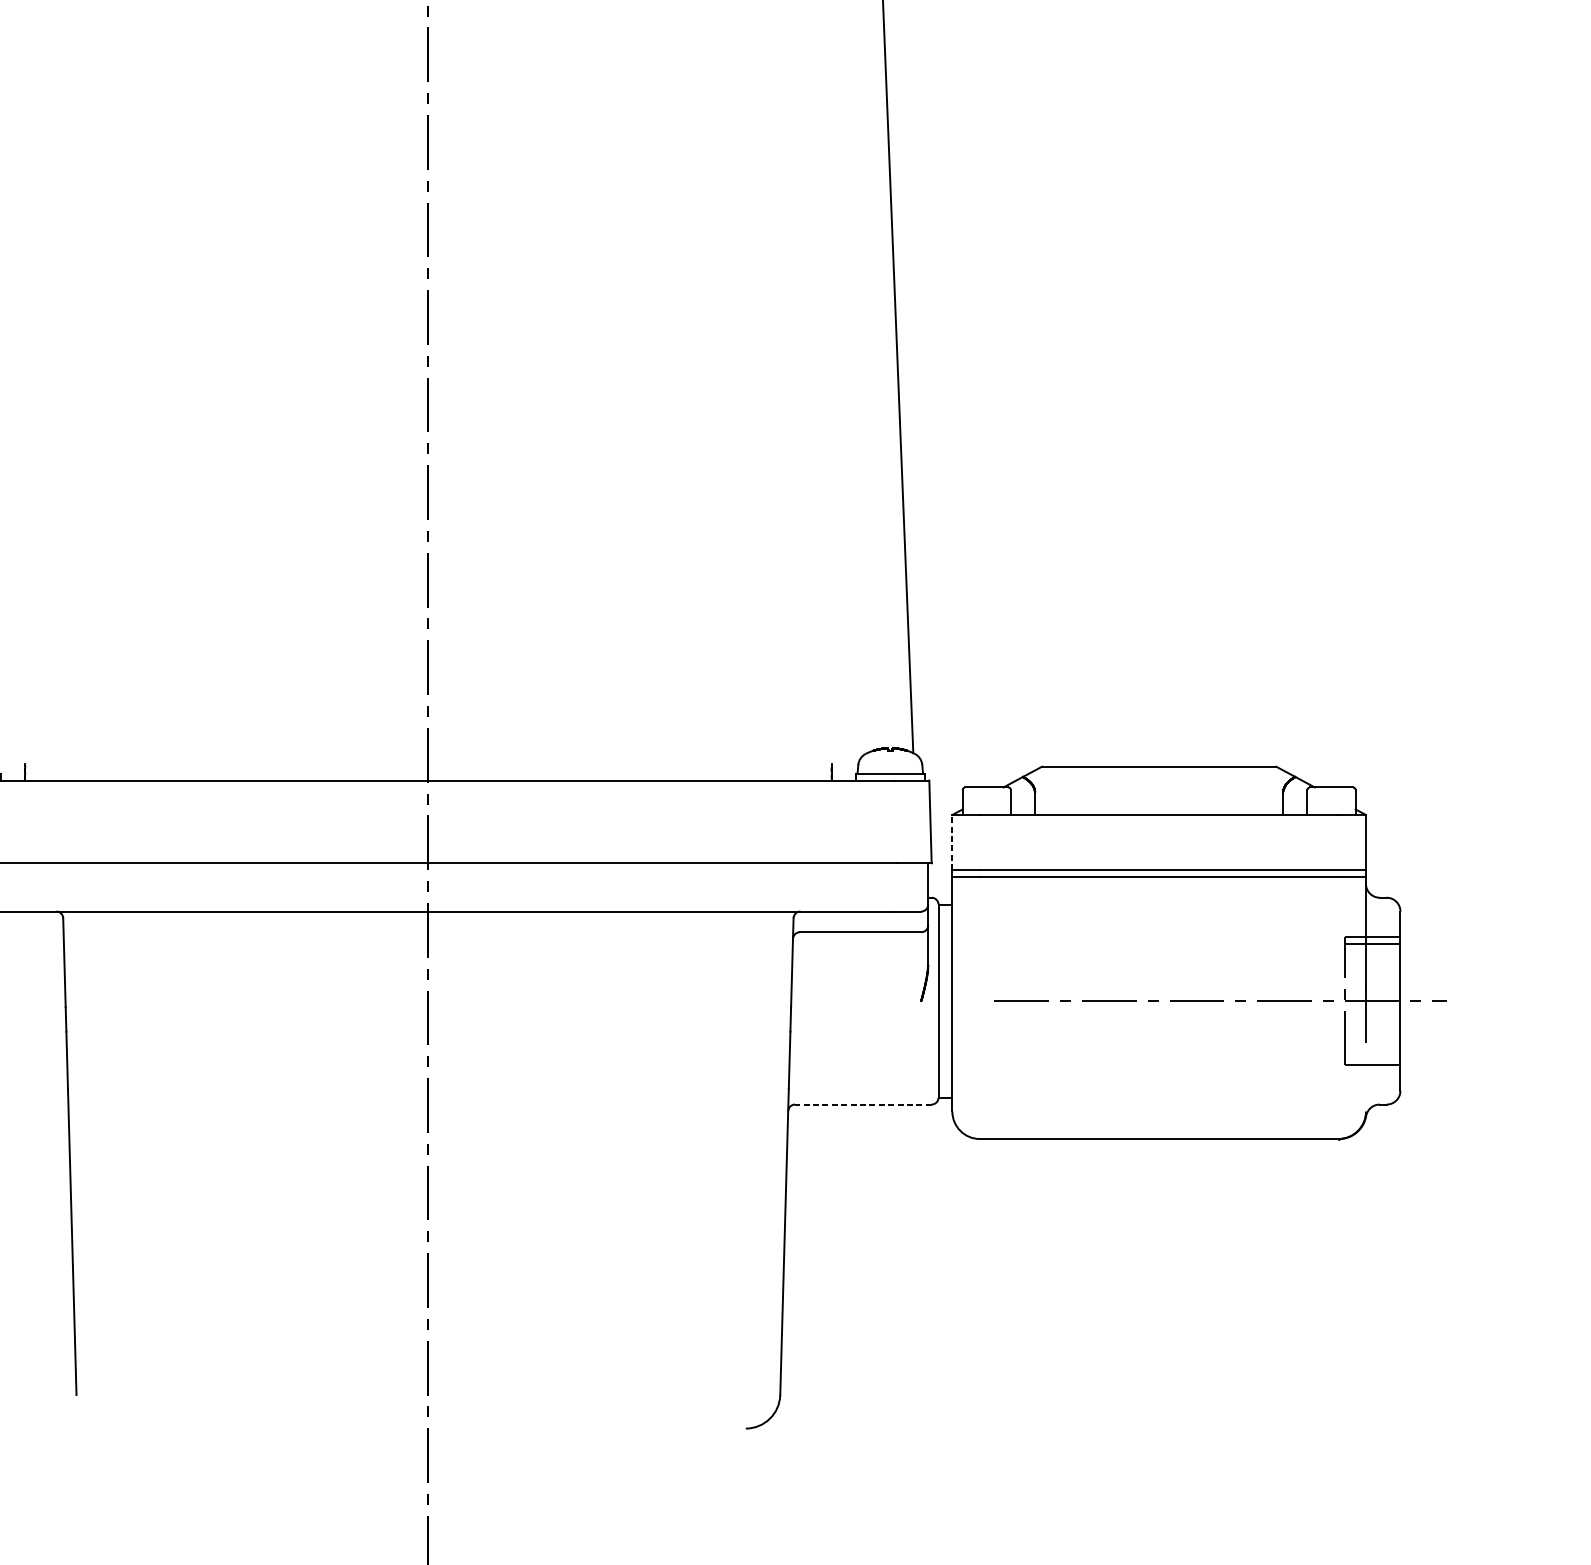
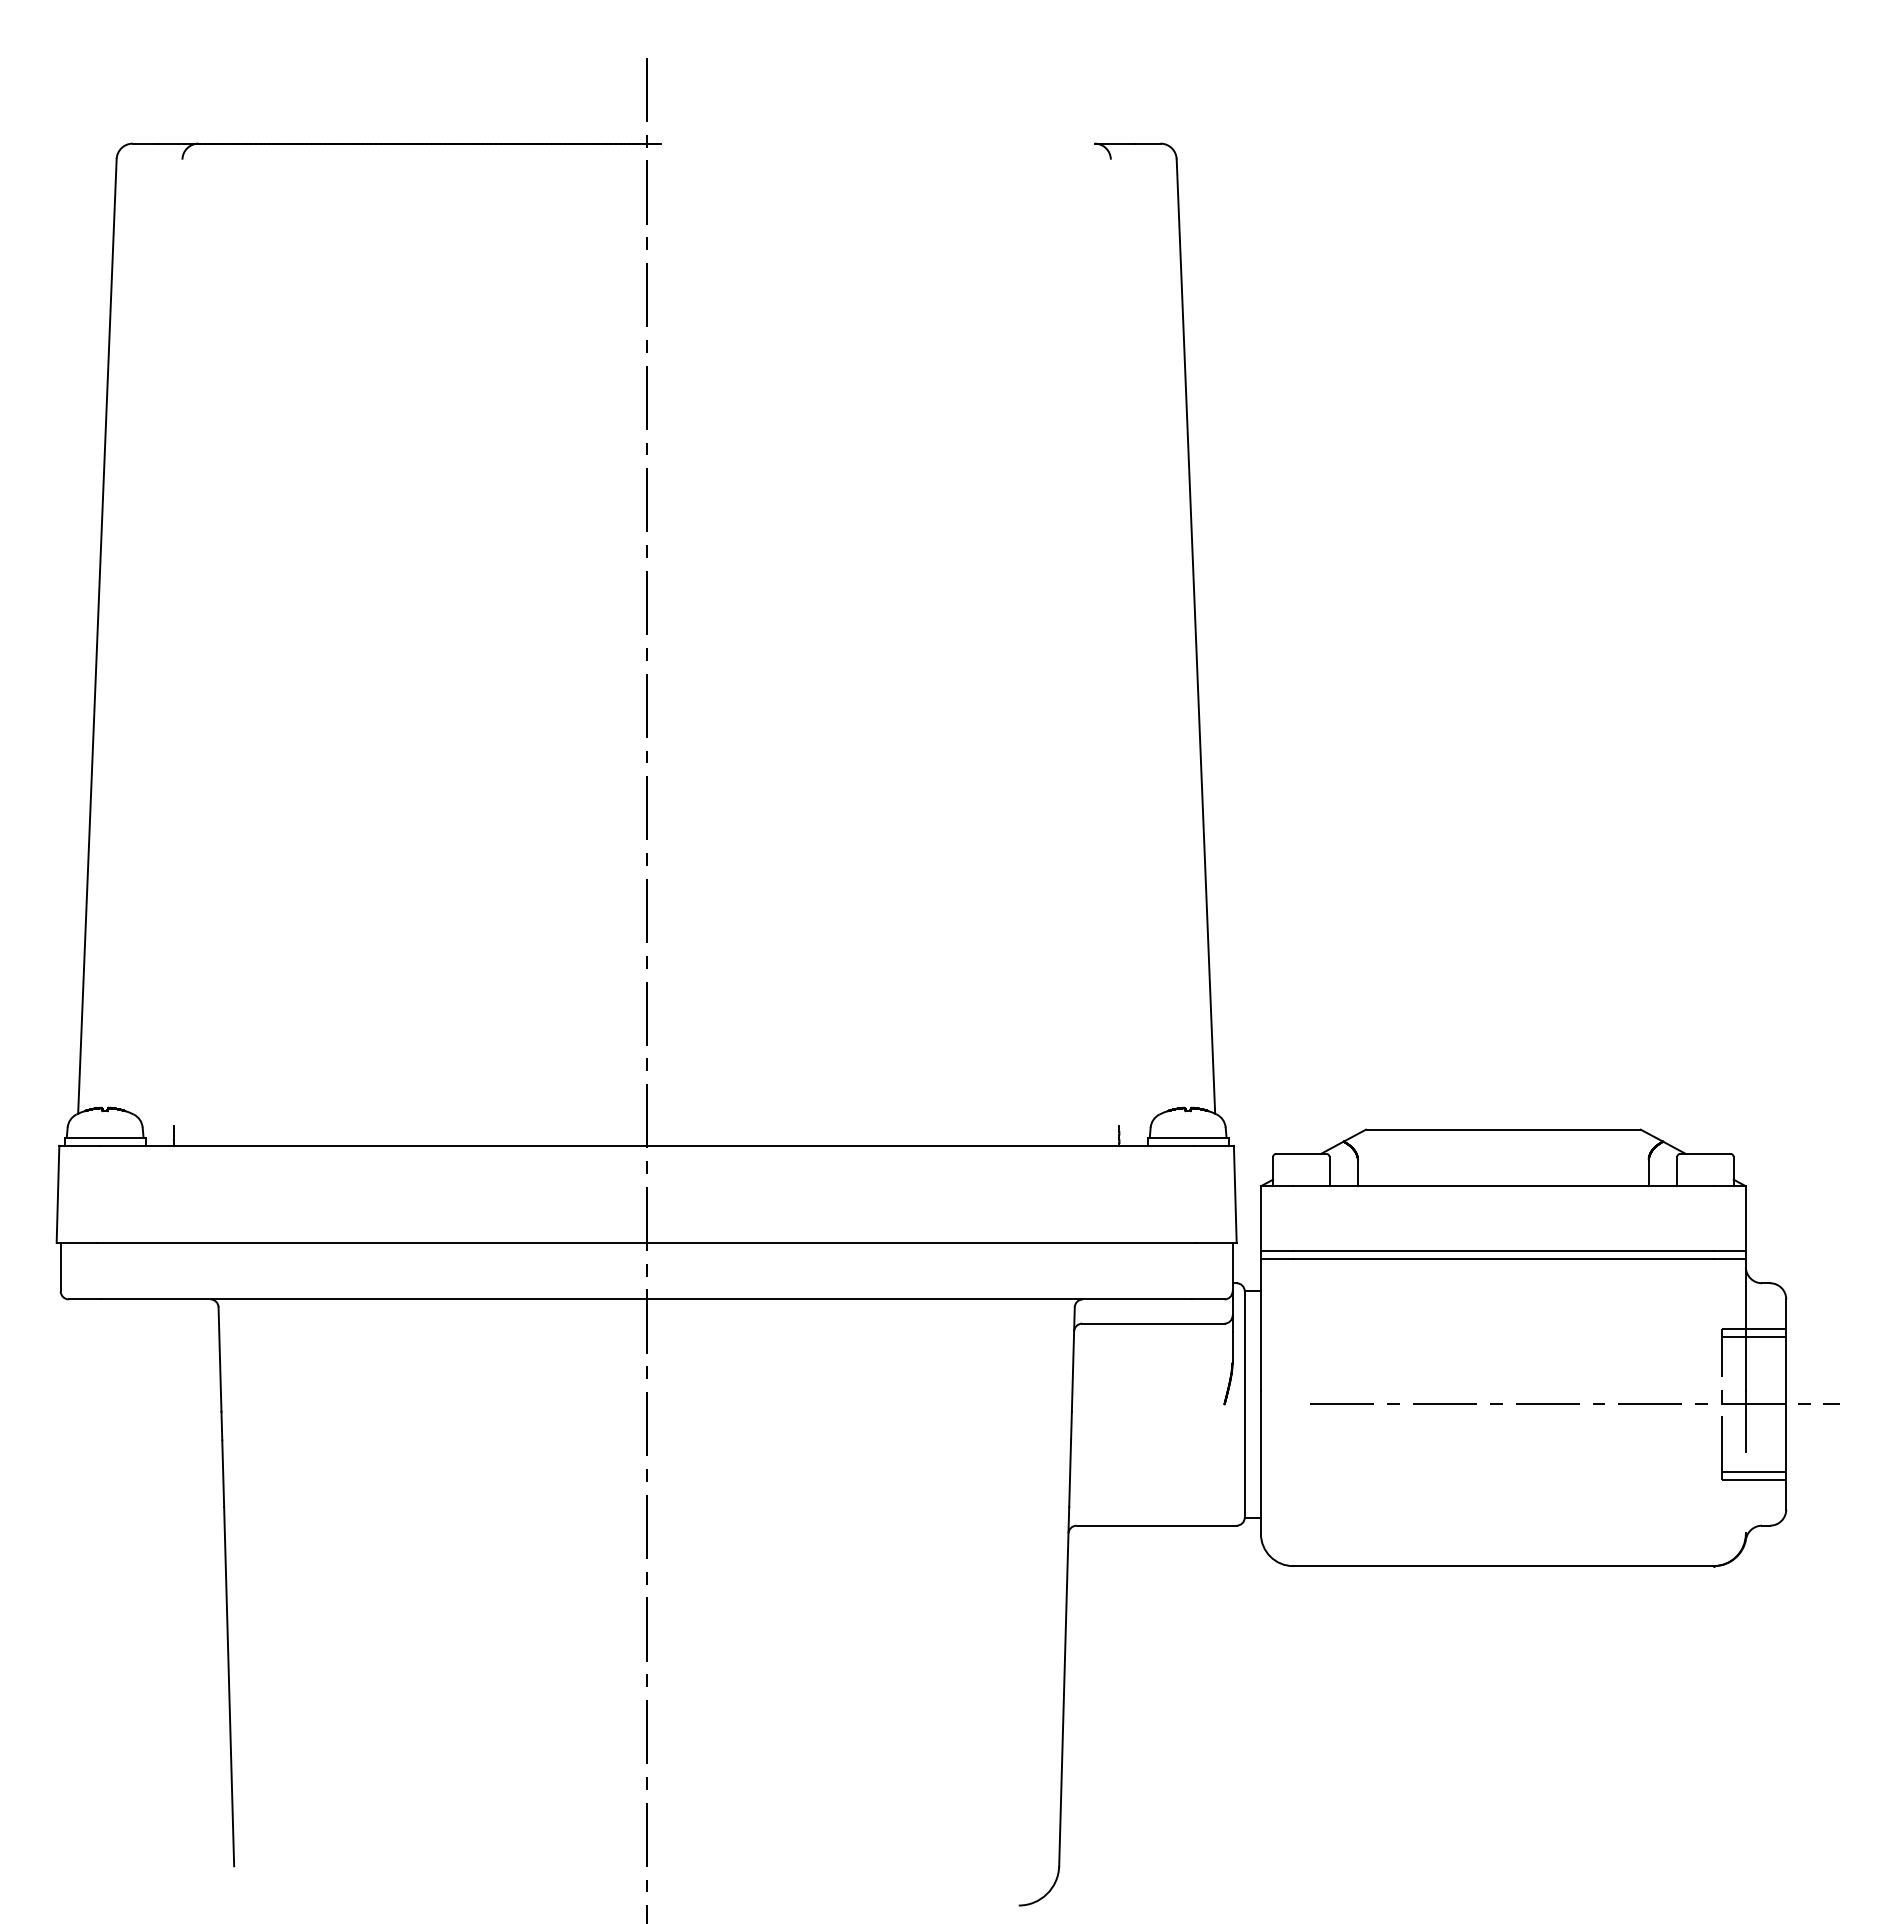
line: (951, 842) -> (1260, 1218), dashed -> solid
line: (1372, 1058) -> (1753, 1471), added
line: (863, 1104) -> (1156, 1525), dashed -> solid

